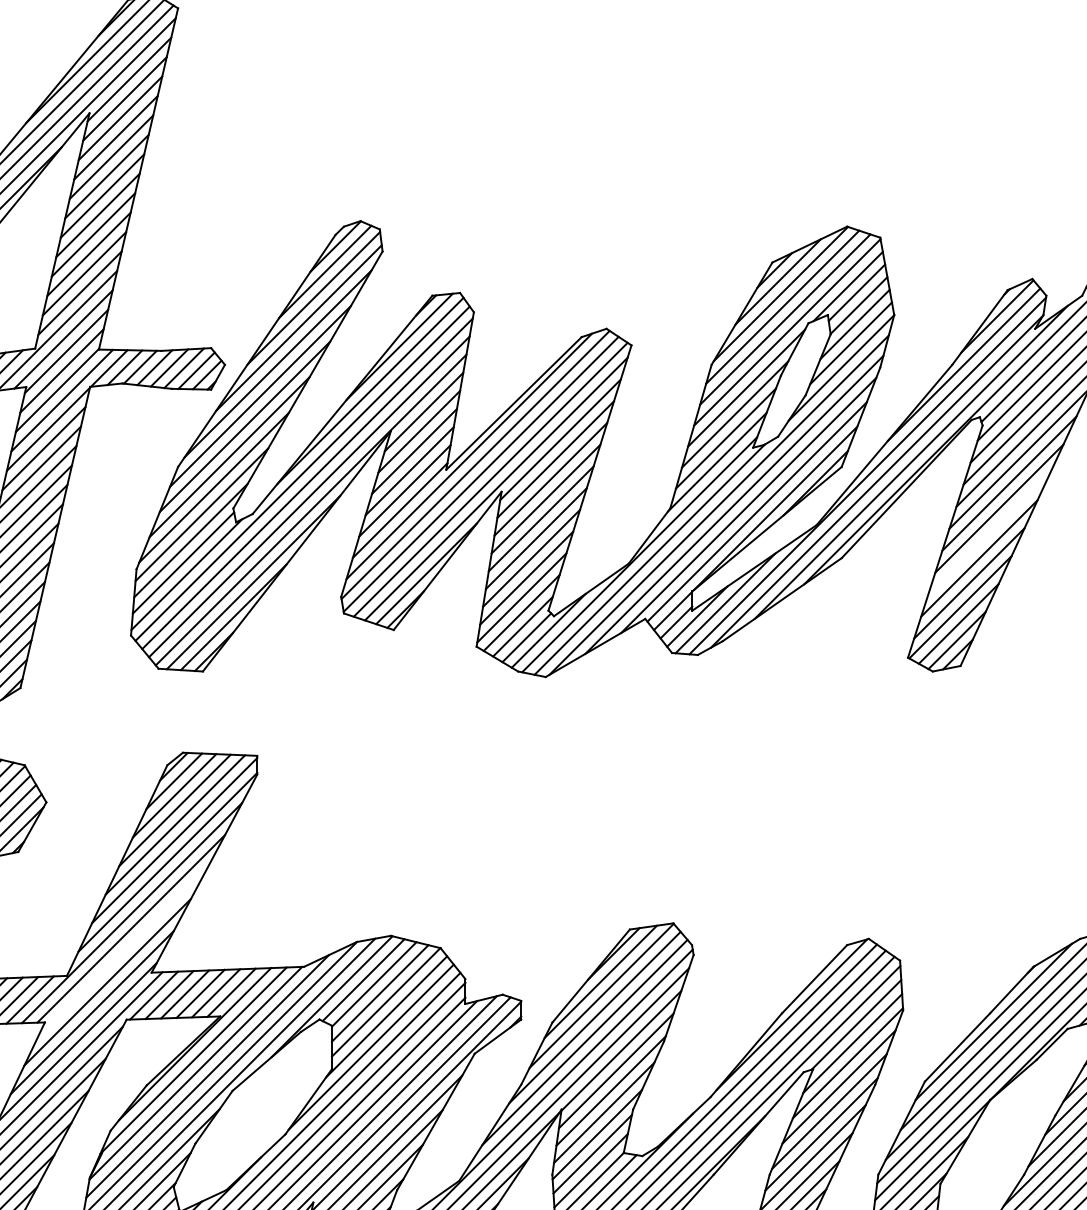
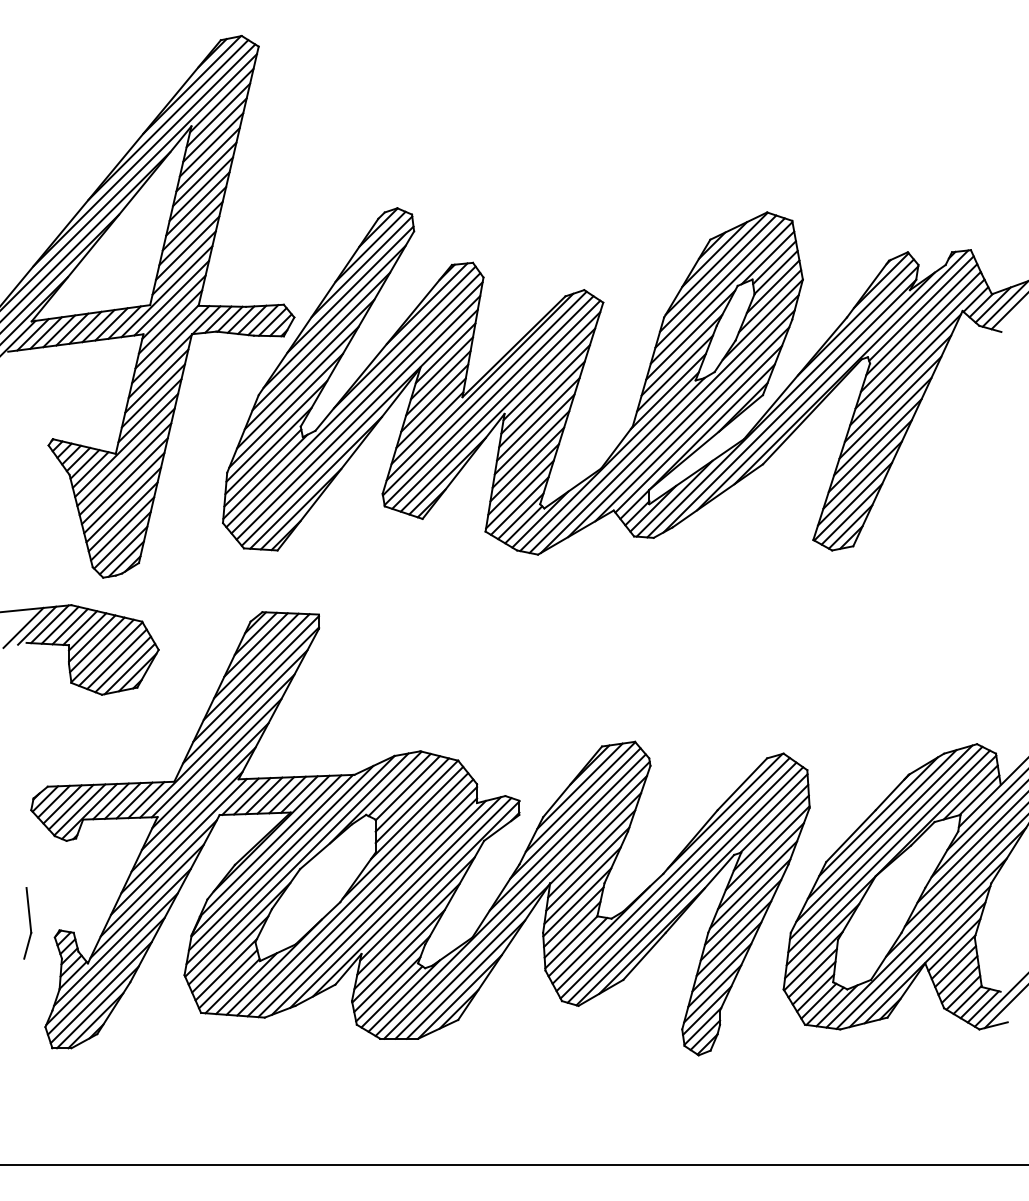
line: (988, 533) -> (874, 445), added
line: (122, 951) -> (216, 763), added

